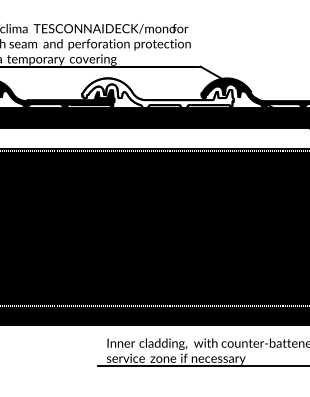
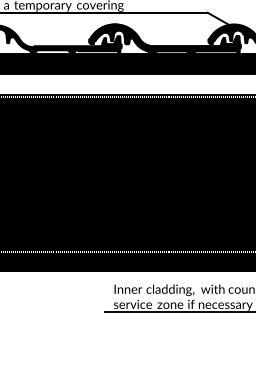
fill: (157, 93) -> (164, 39), added

